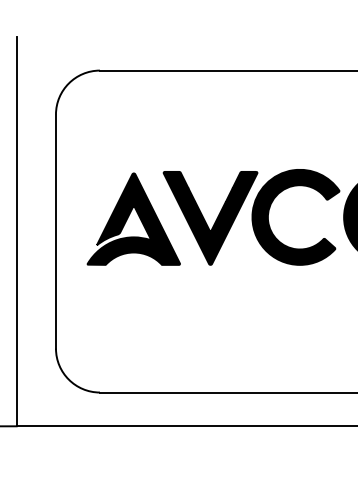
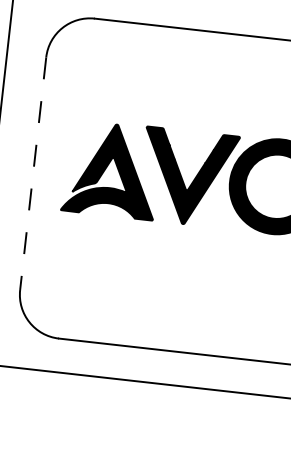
line: (55, 231) -> (32, 173), solid -> dashed

